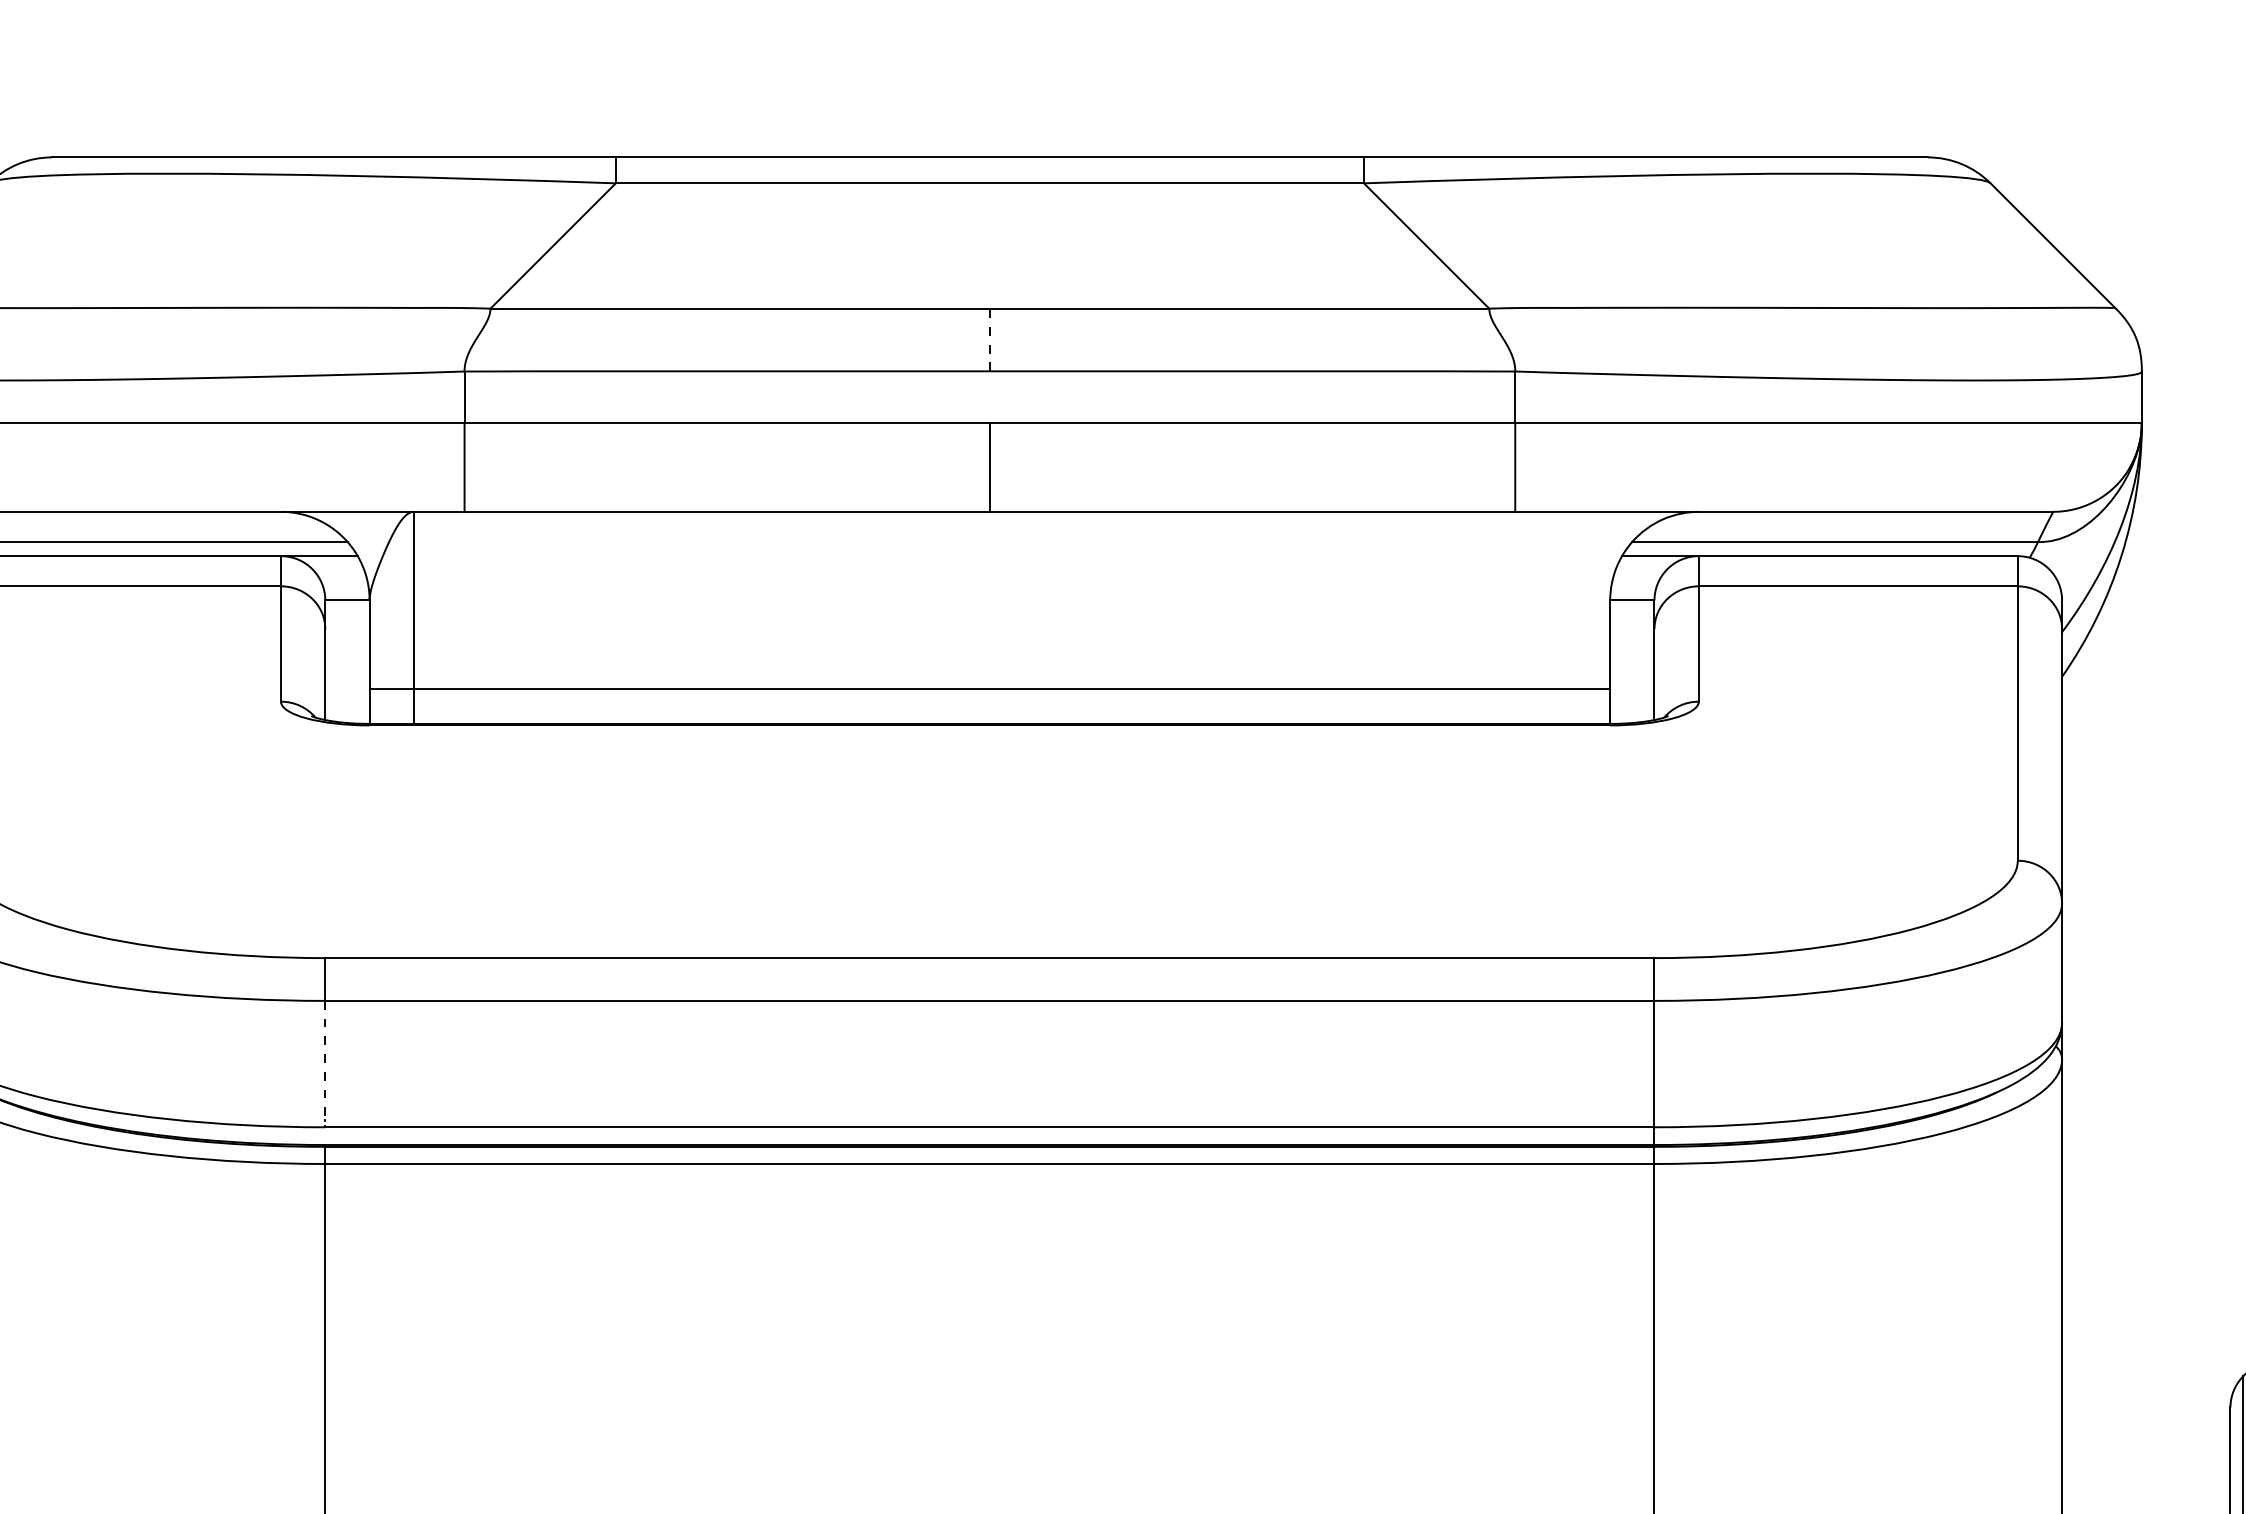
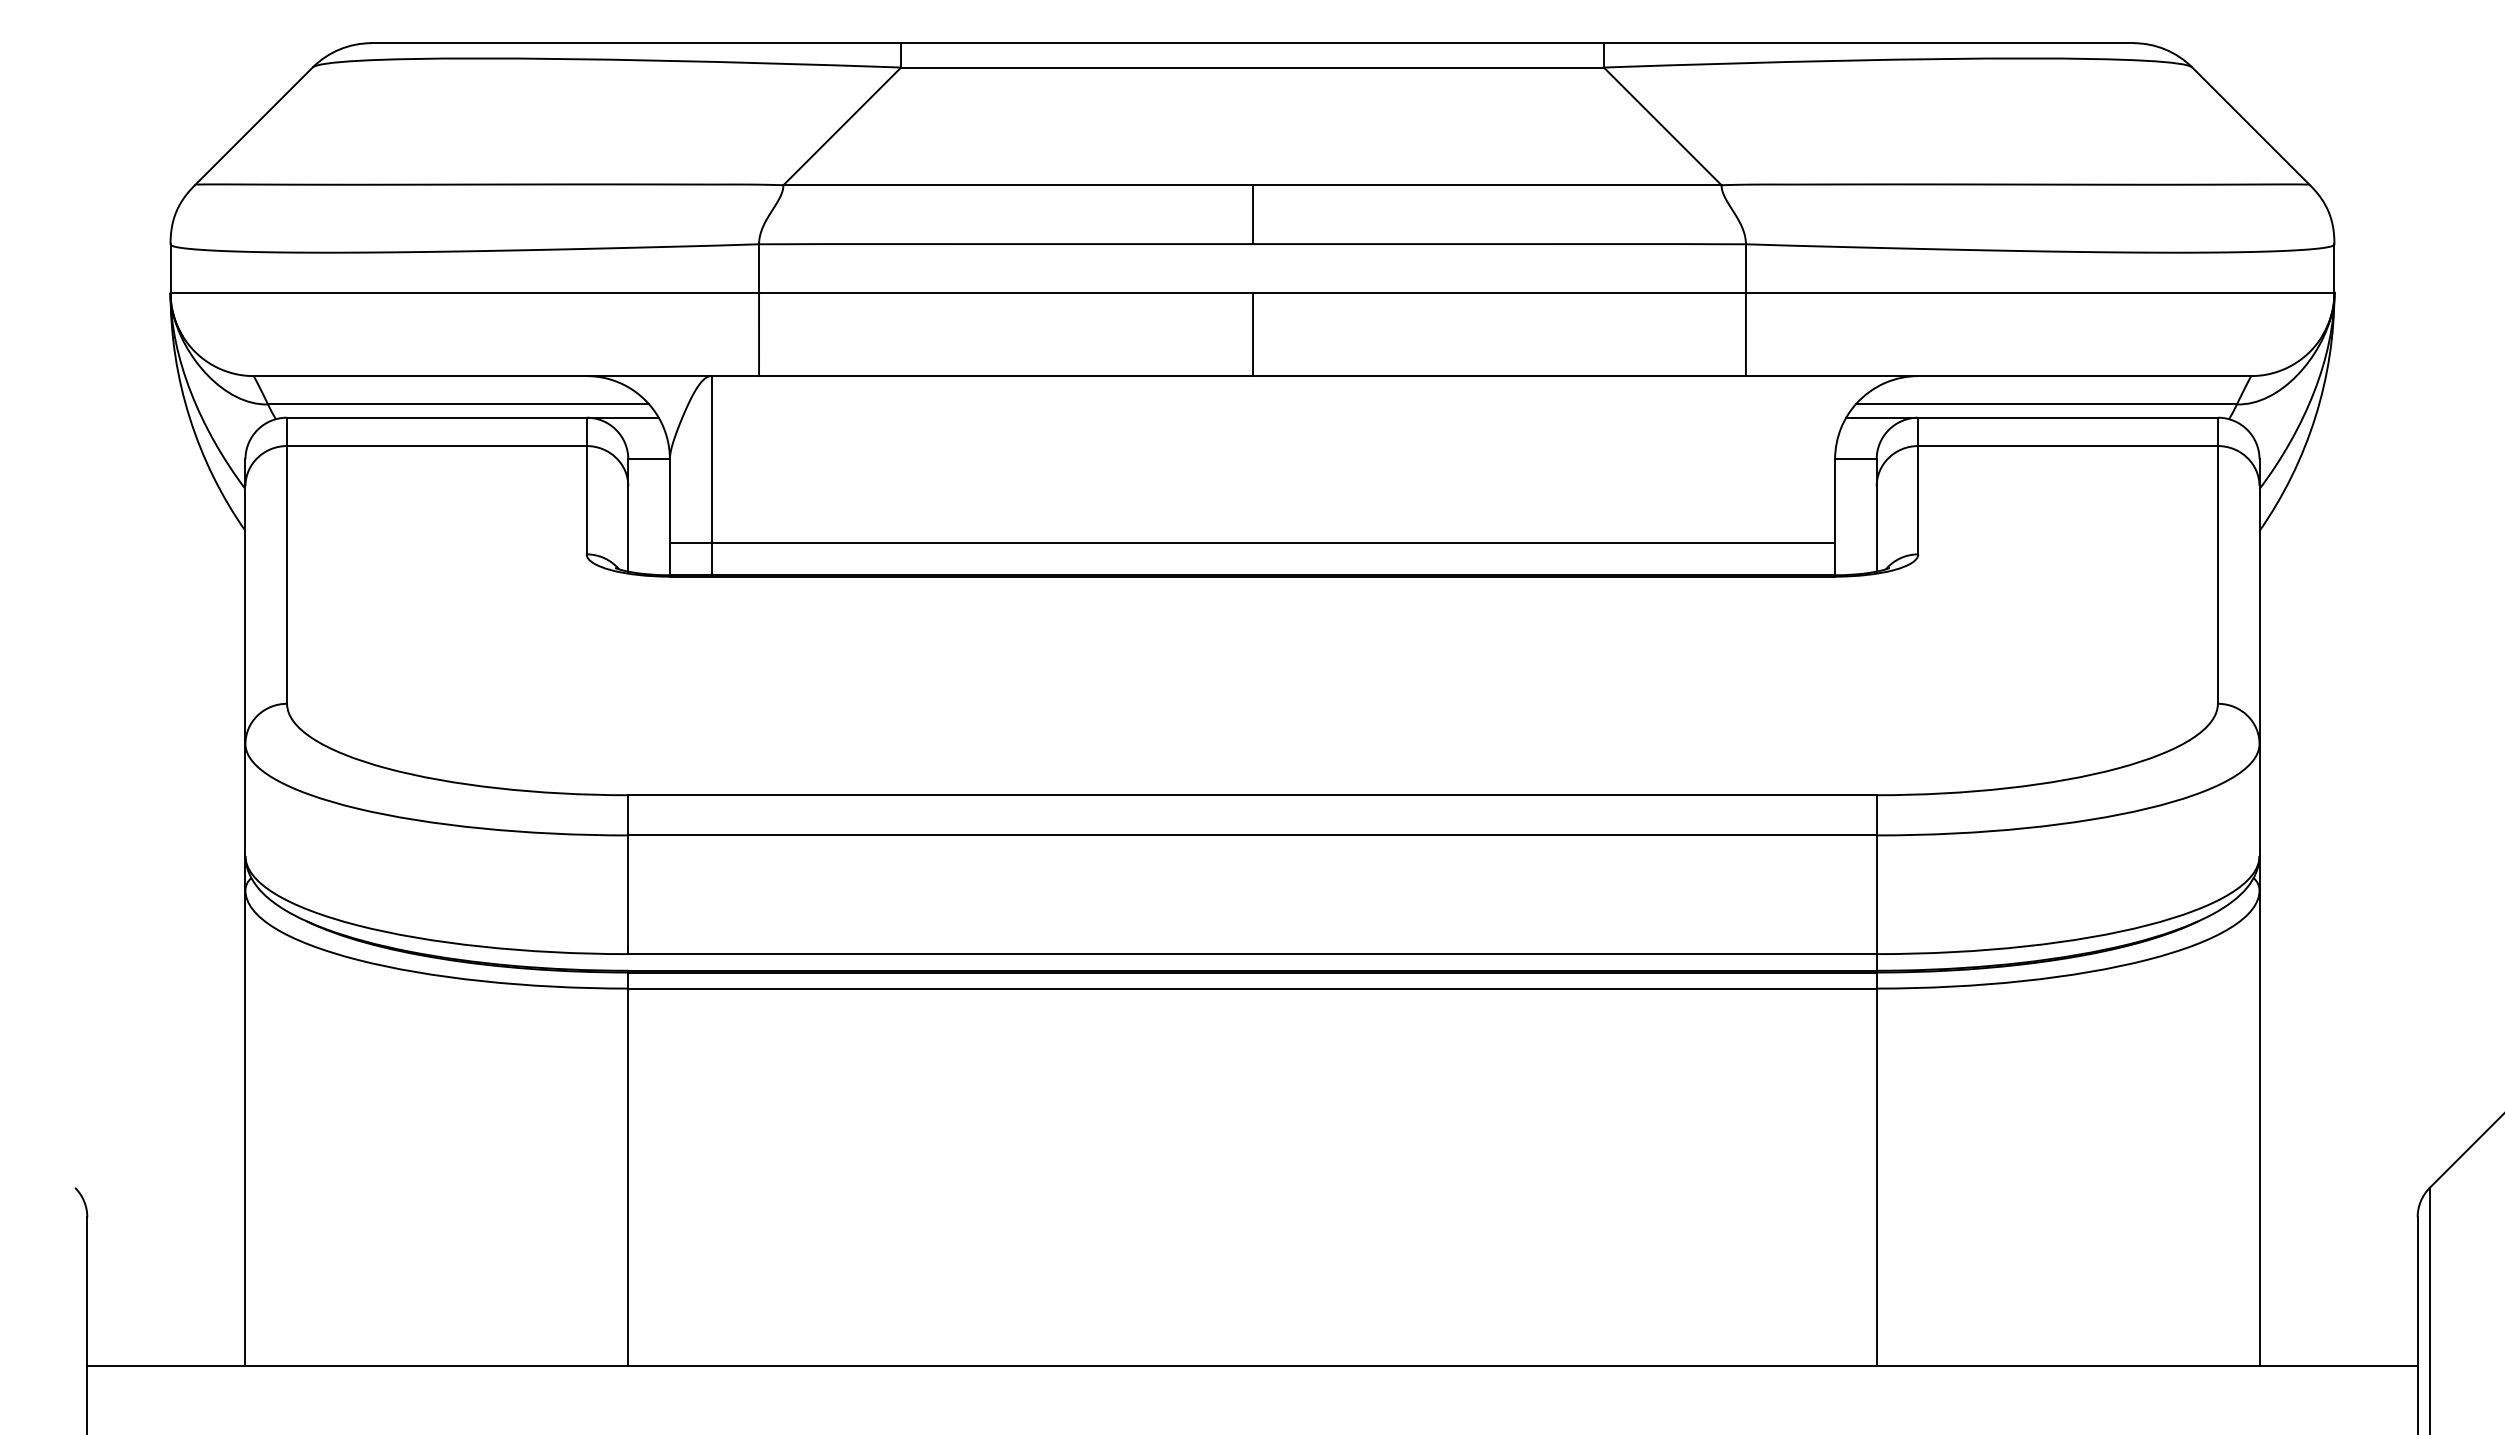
line: (989, 339) -> (1252, 214), dashed -> solid
line: (325, 1064) -> (628, 895), dashed -> solid

